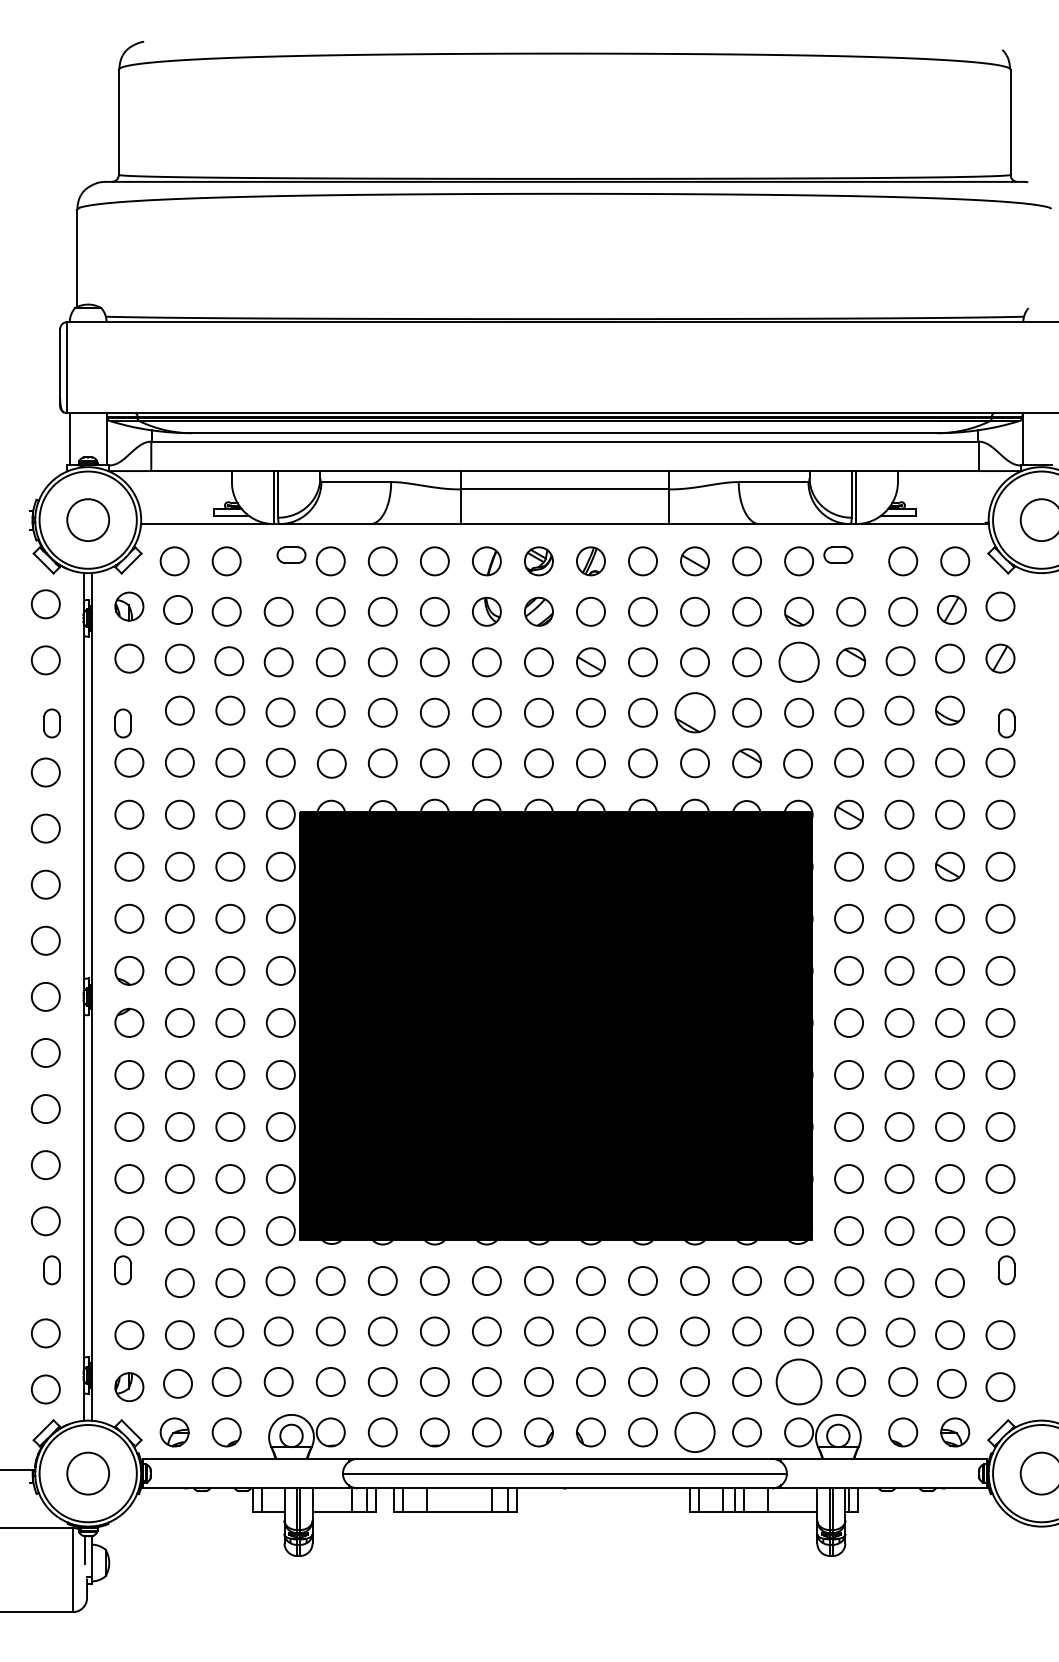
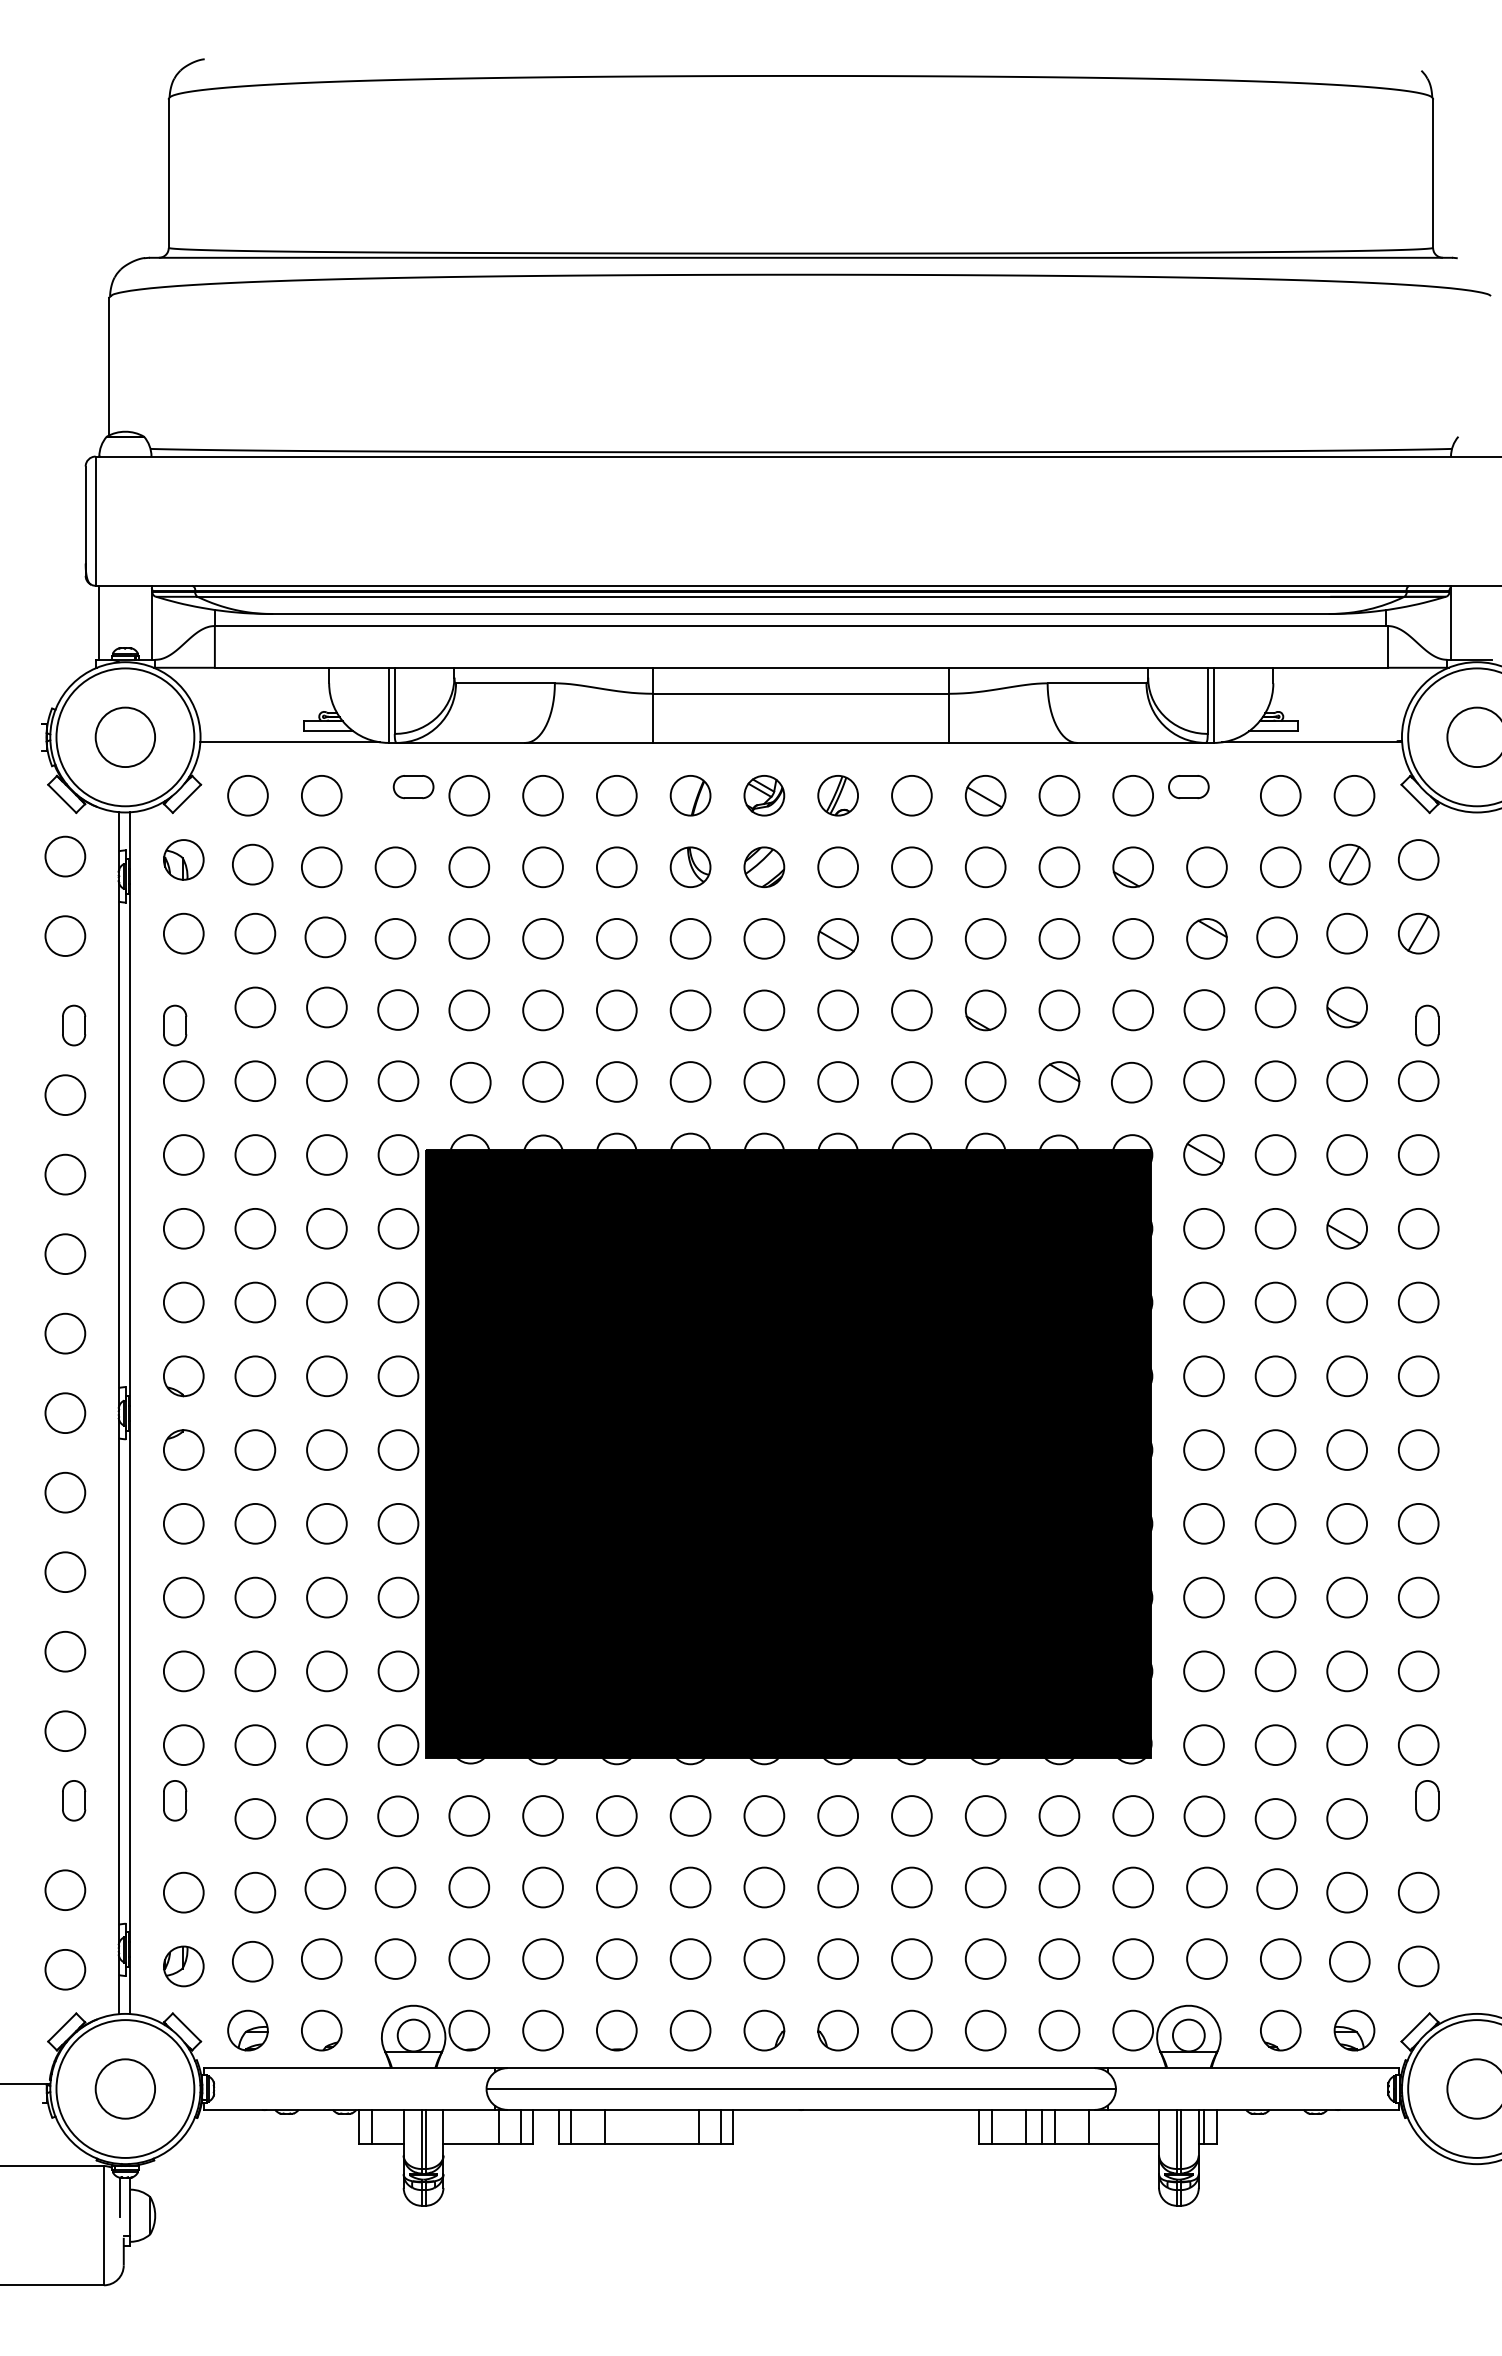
circle: (798, 662) -> (1132, 938), size x0.71
part: (694, 712) -> (985, 1010), size x0.71
circle: (799, 1381) -> (1133, 1958), size x0.62
circle: (694, 1432) -> (985, 2030), size x0.71

